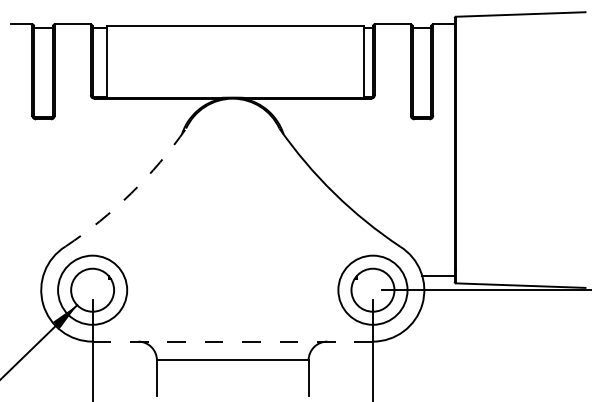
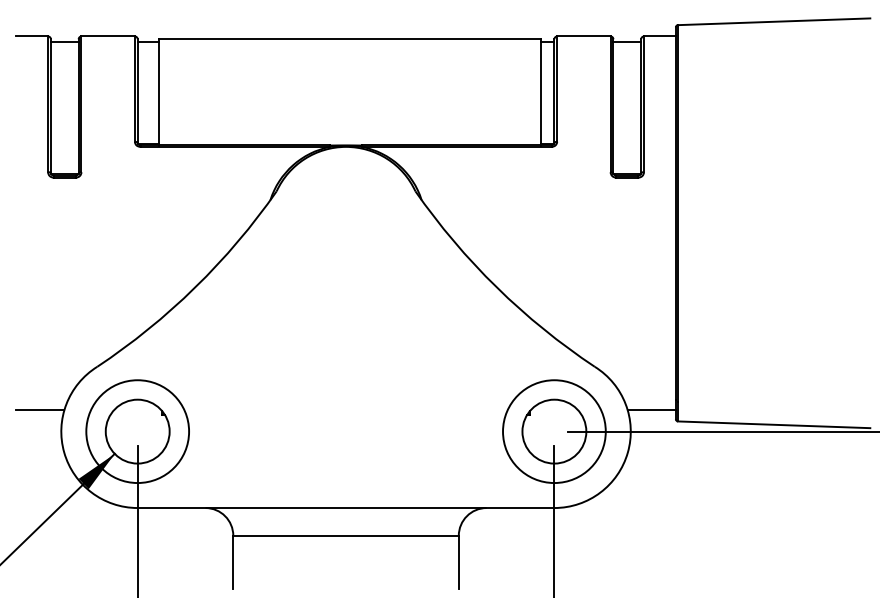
arc: (131, 193) -> (195, 287), dashed -> solid
line: (26, 275) -> (39, 409), added
line: (233, 341) -> (347, 507), dashed -> solid

